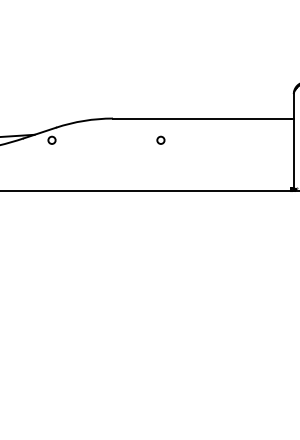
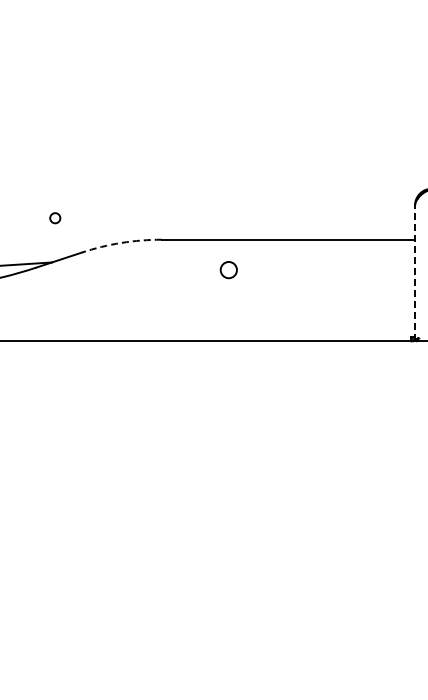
arc: (84, 120) -> (121, 242), solid -> dashed
circle: (52, 140) -> (55, 218), moved
circle: (160, 140) -> (228, 270), size x1.6
line: (294, 141) -> (415, 272), solid -> dashed

